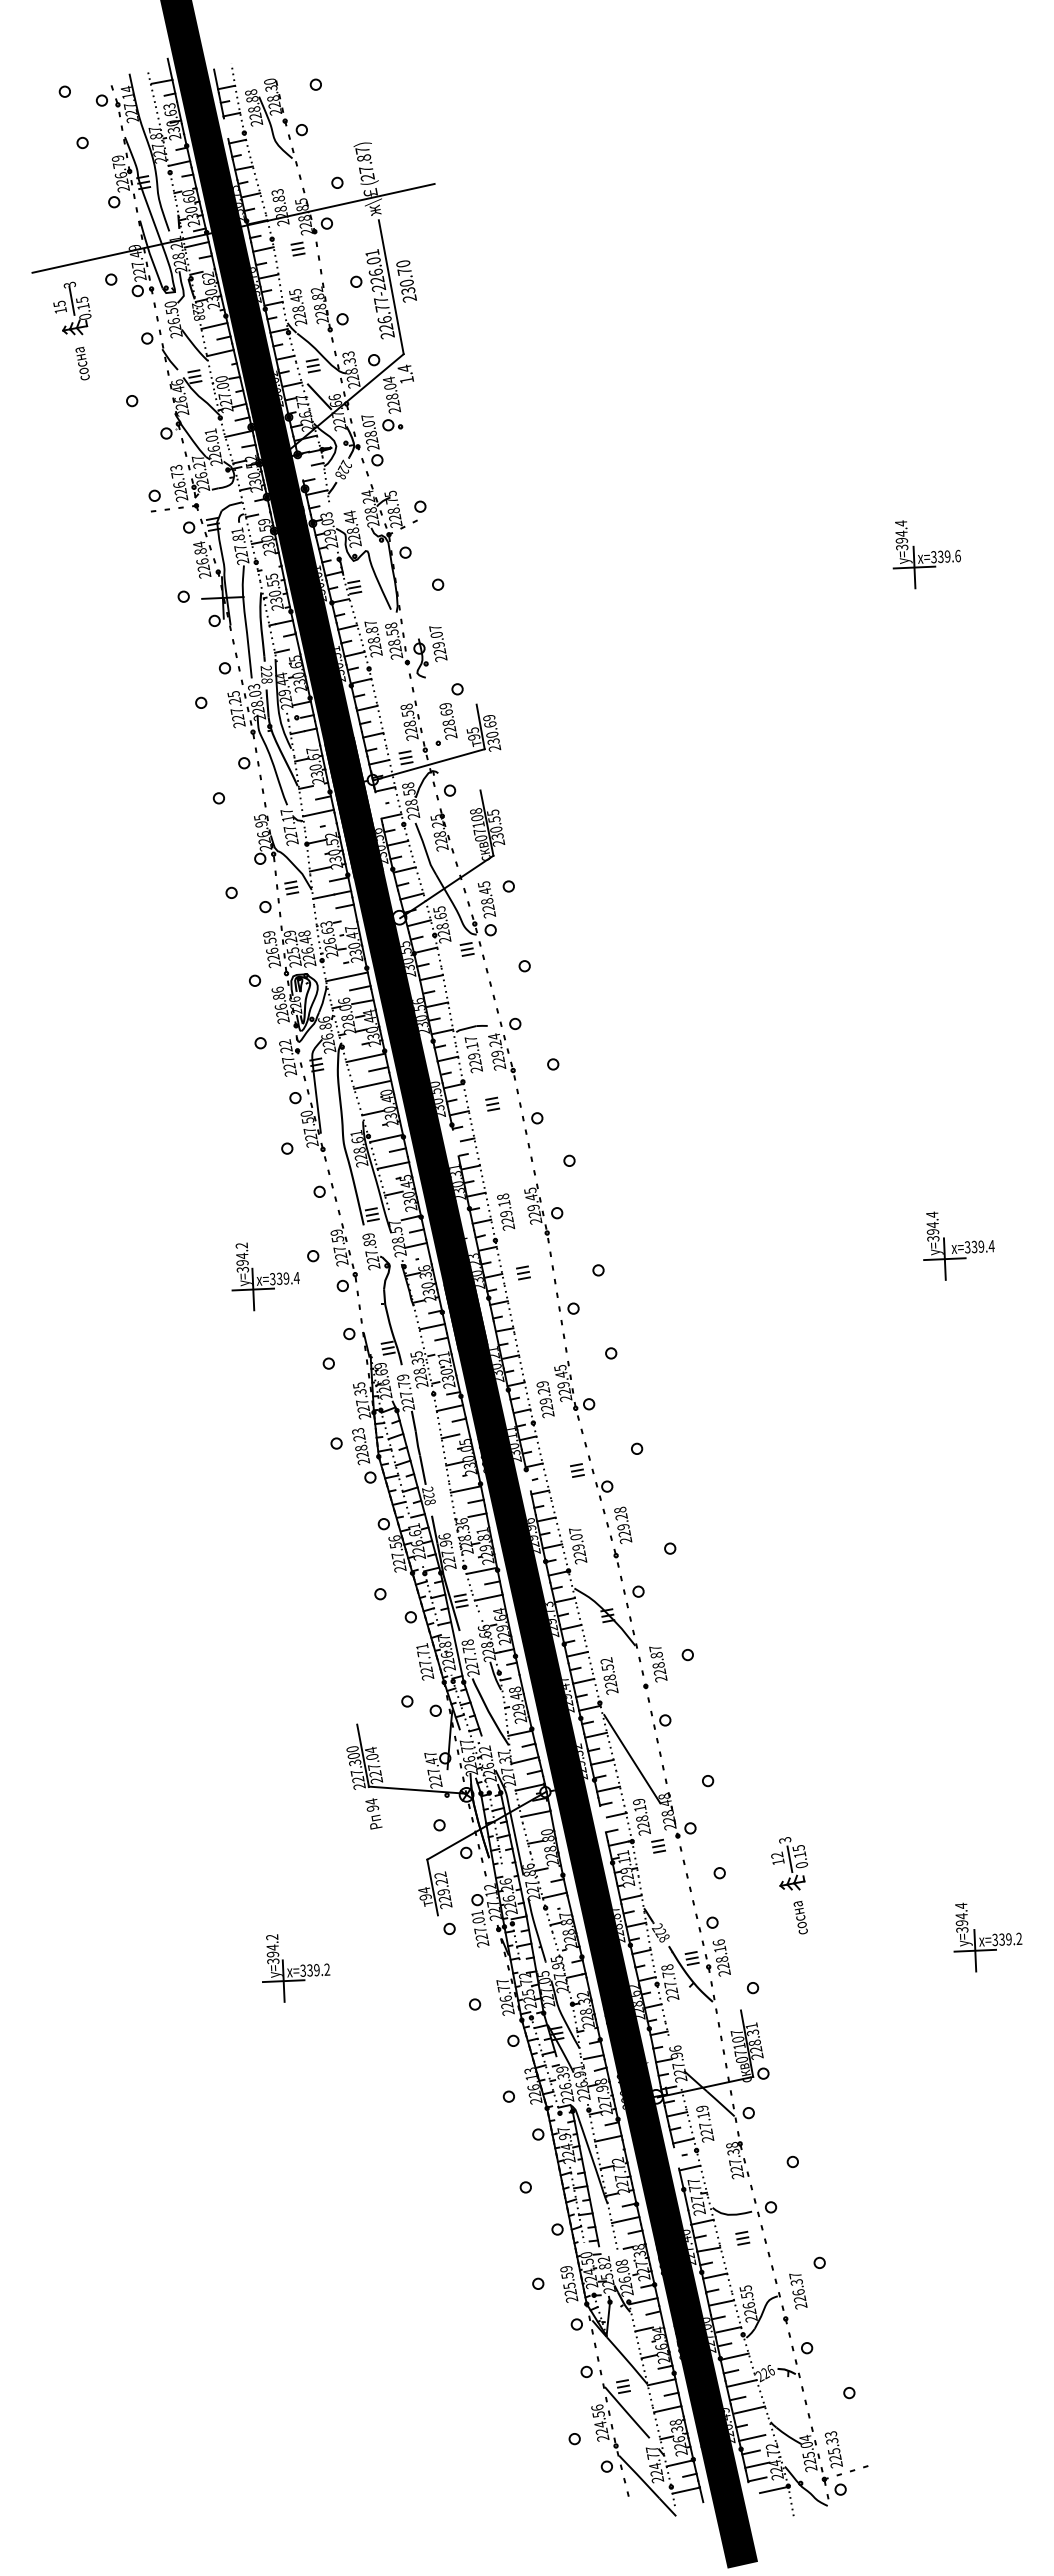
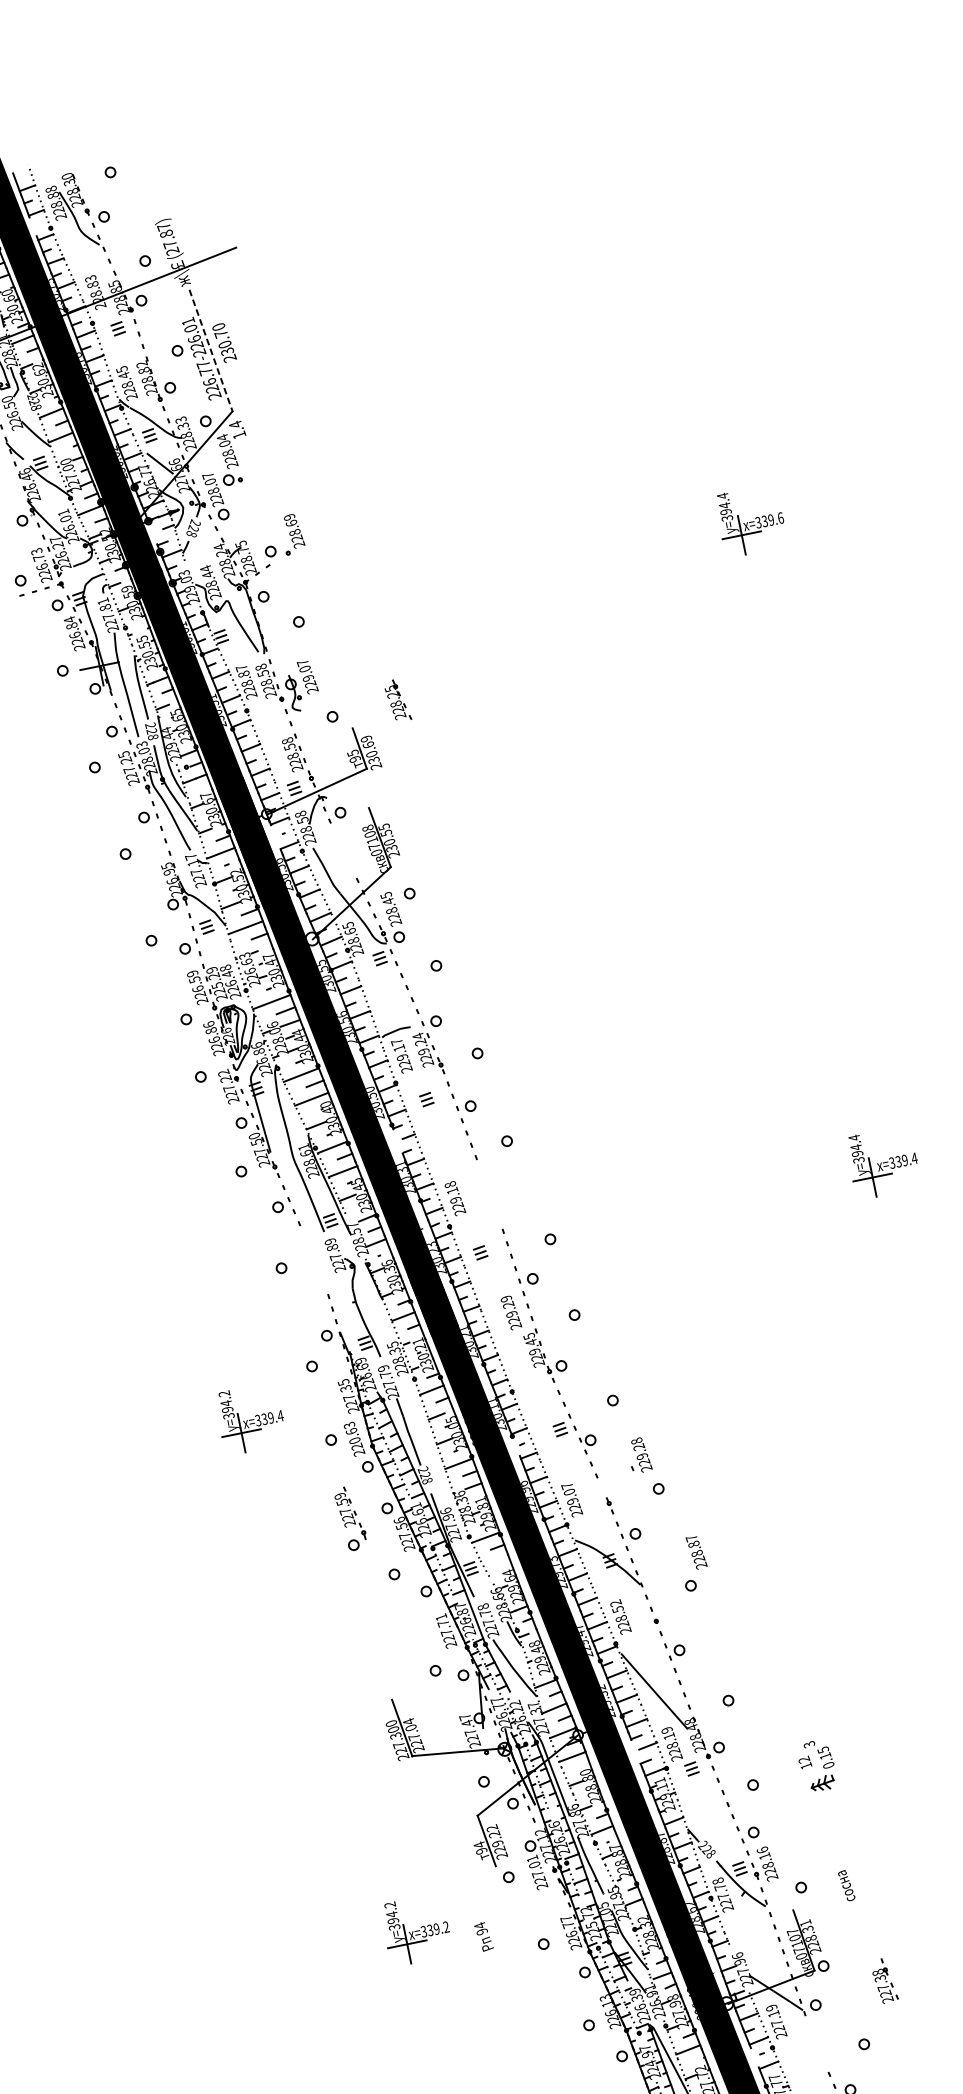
line: (391, 287) -> (211, 350), solid -> dashed
part: (446, 724) -> (293, 534), moved
part: (442, 830) -> (397, 699), moved
part: (543, 1213) -> (490, 1194), removed
part: (343, 1257) -> (350, 1518), moved
part: (265, 1276) -> (251, 1419), moved
text: (545, 1399) -> (511, 1312), moved
text: (360, 1442) -> (353, 1435), 228.23 -> 220.63
part: (621, 1524) -> (640, 1454), moved
line: (488, 1597) -> (496, 1561), removed
text: (658, 1664) -> (696, 1552), moved
text: (373, 1813) -> (483, 1936), moved
line: (789, 1859) -> (816, 1761), removed
text: (800, 1917) -> (846, 1885), moved
part: (296, 1968) -> (417, 1930), moved
part: (737, 2155) -> (884, 1981), moved

